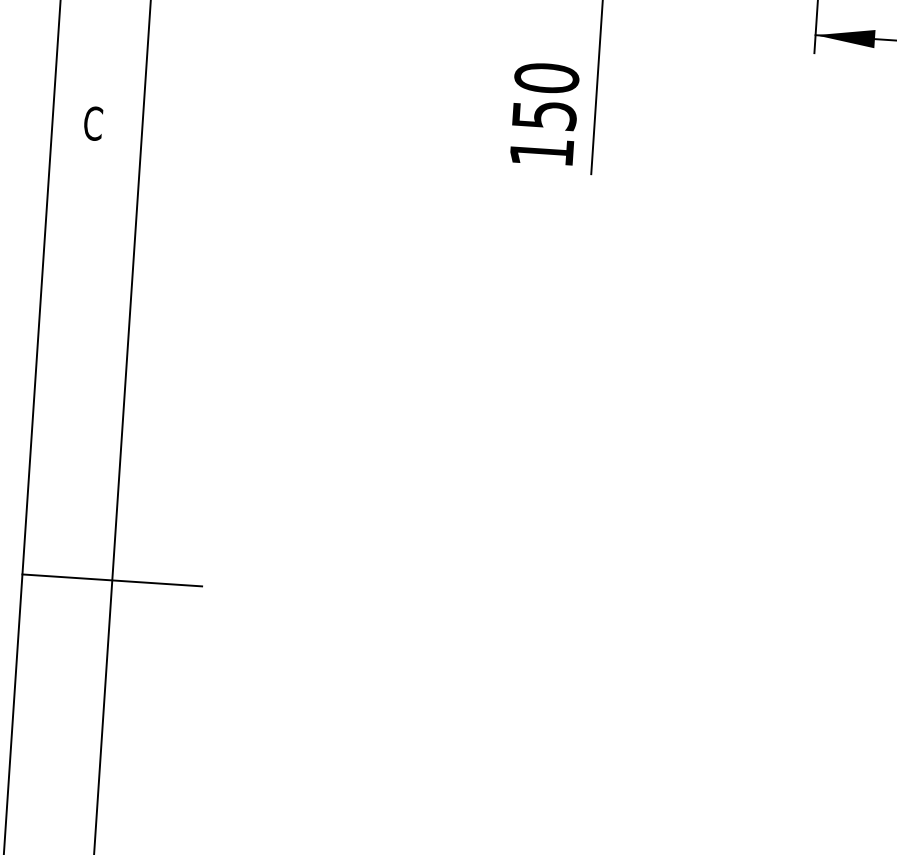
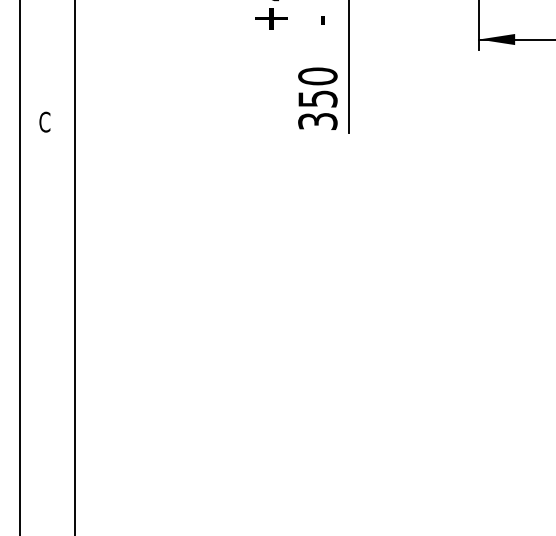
text: (541, 152) -> (317, 121), 150 -> 350
line: (111, 580) -> (74, 398), removed

